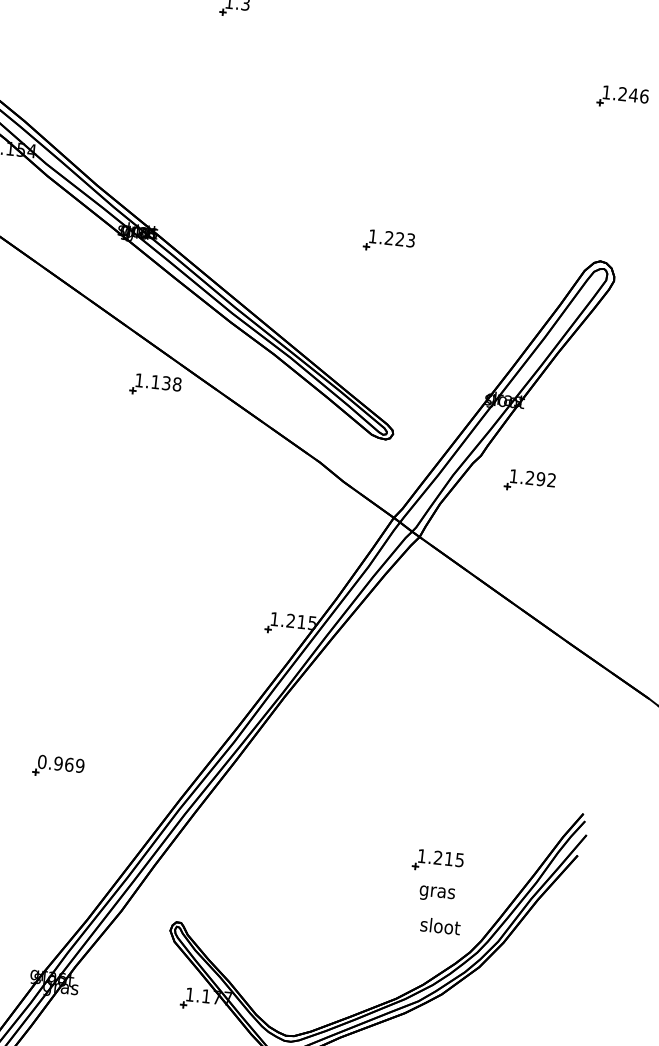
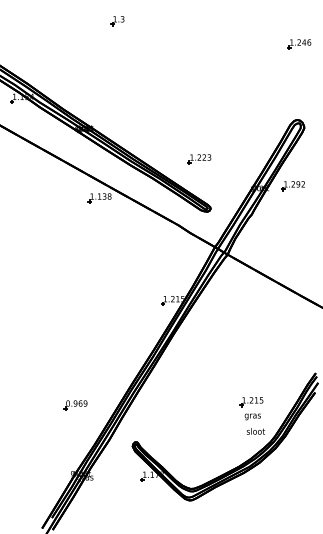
part: (388, 242) -> (199, 159), moved
part: (527, 482) -> (292, 186), moved
part: (57, 767) -> (75, 405), moved

